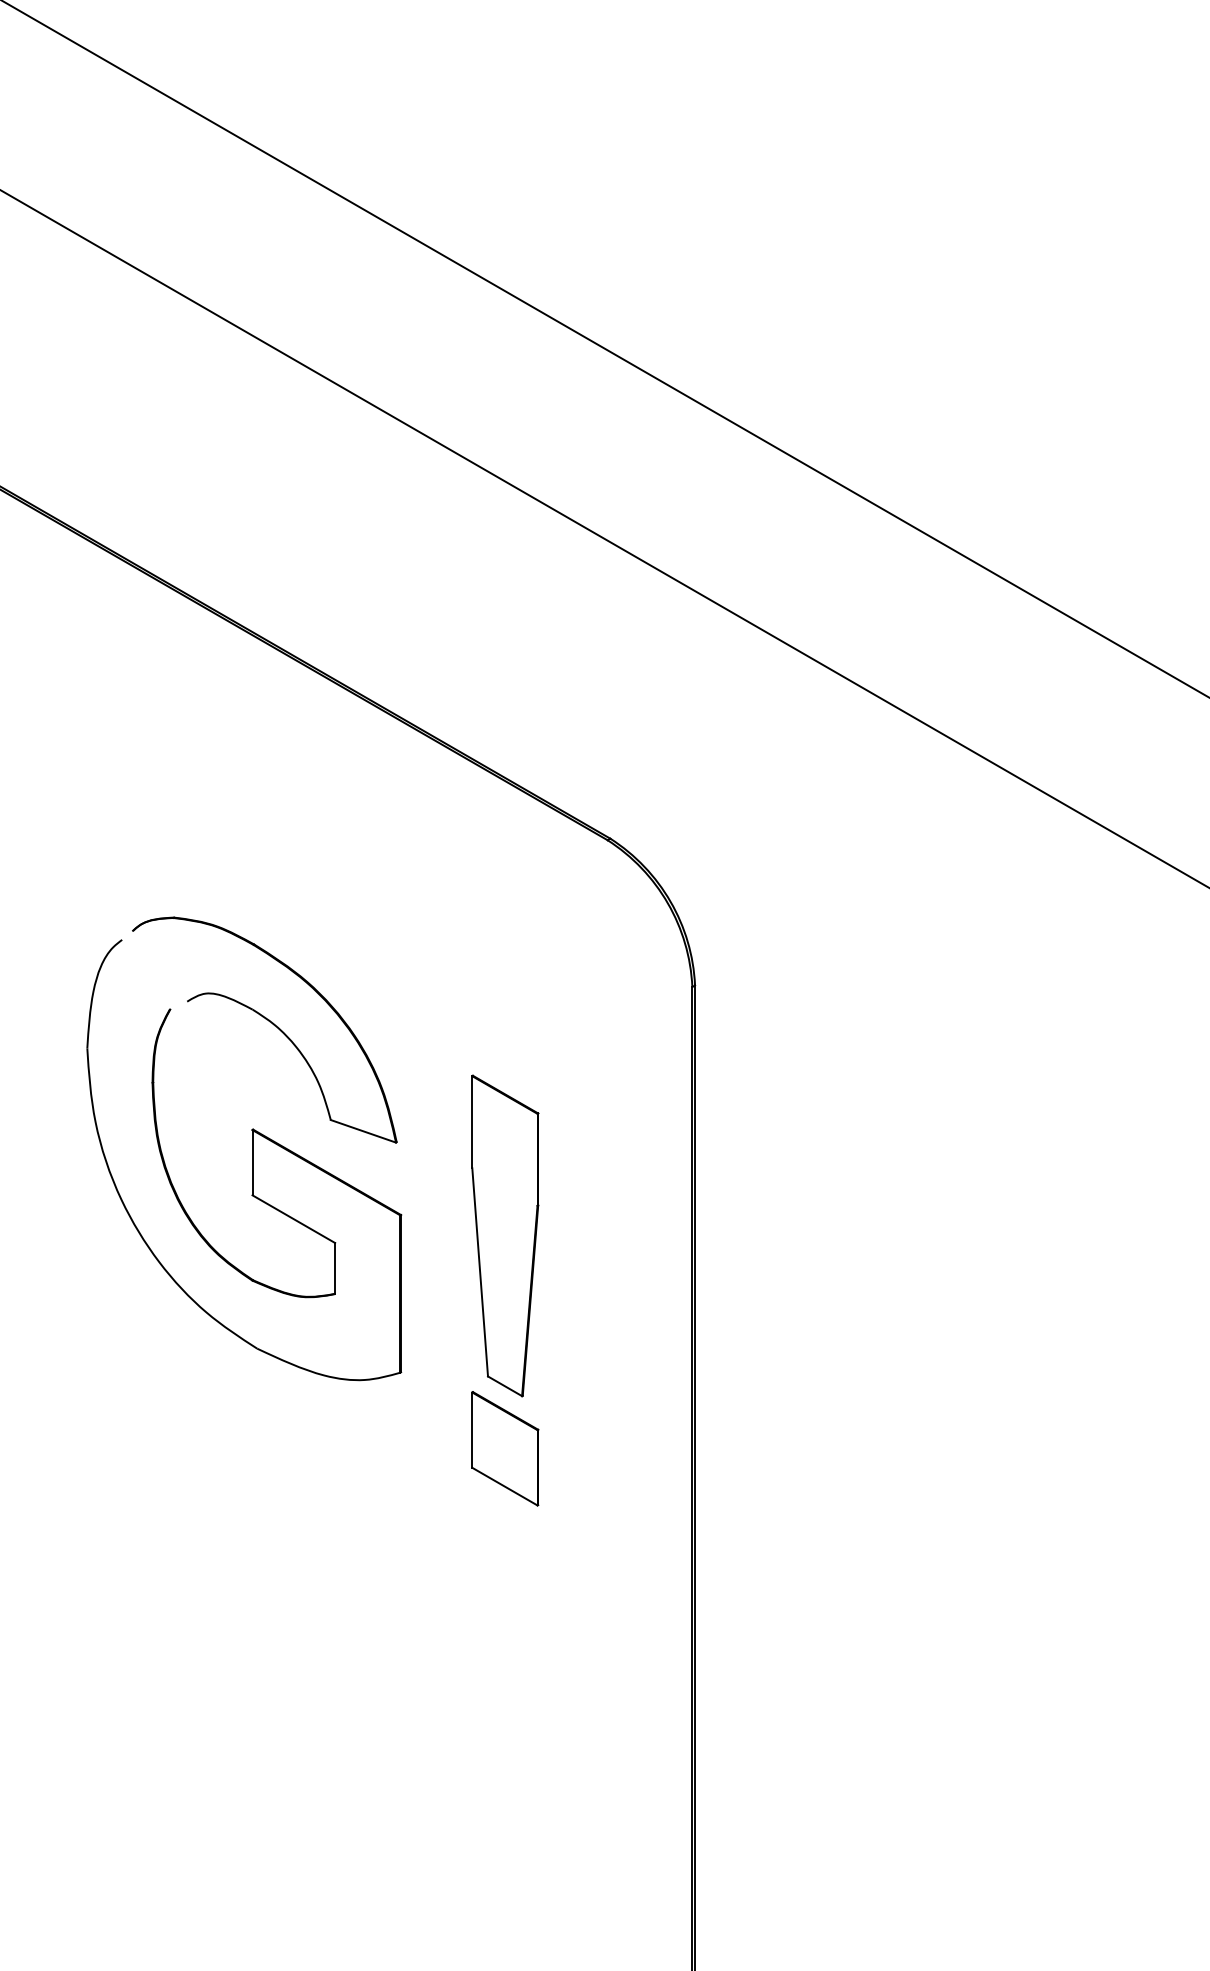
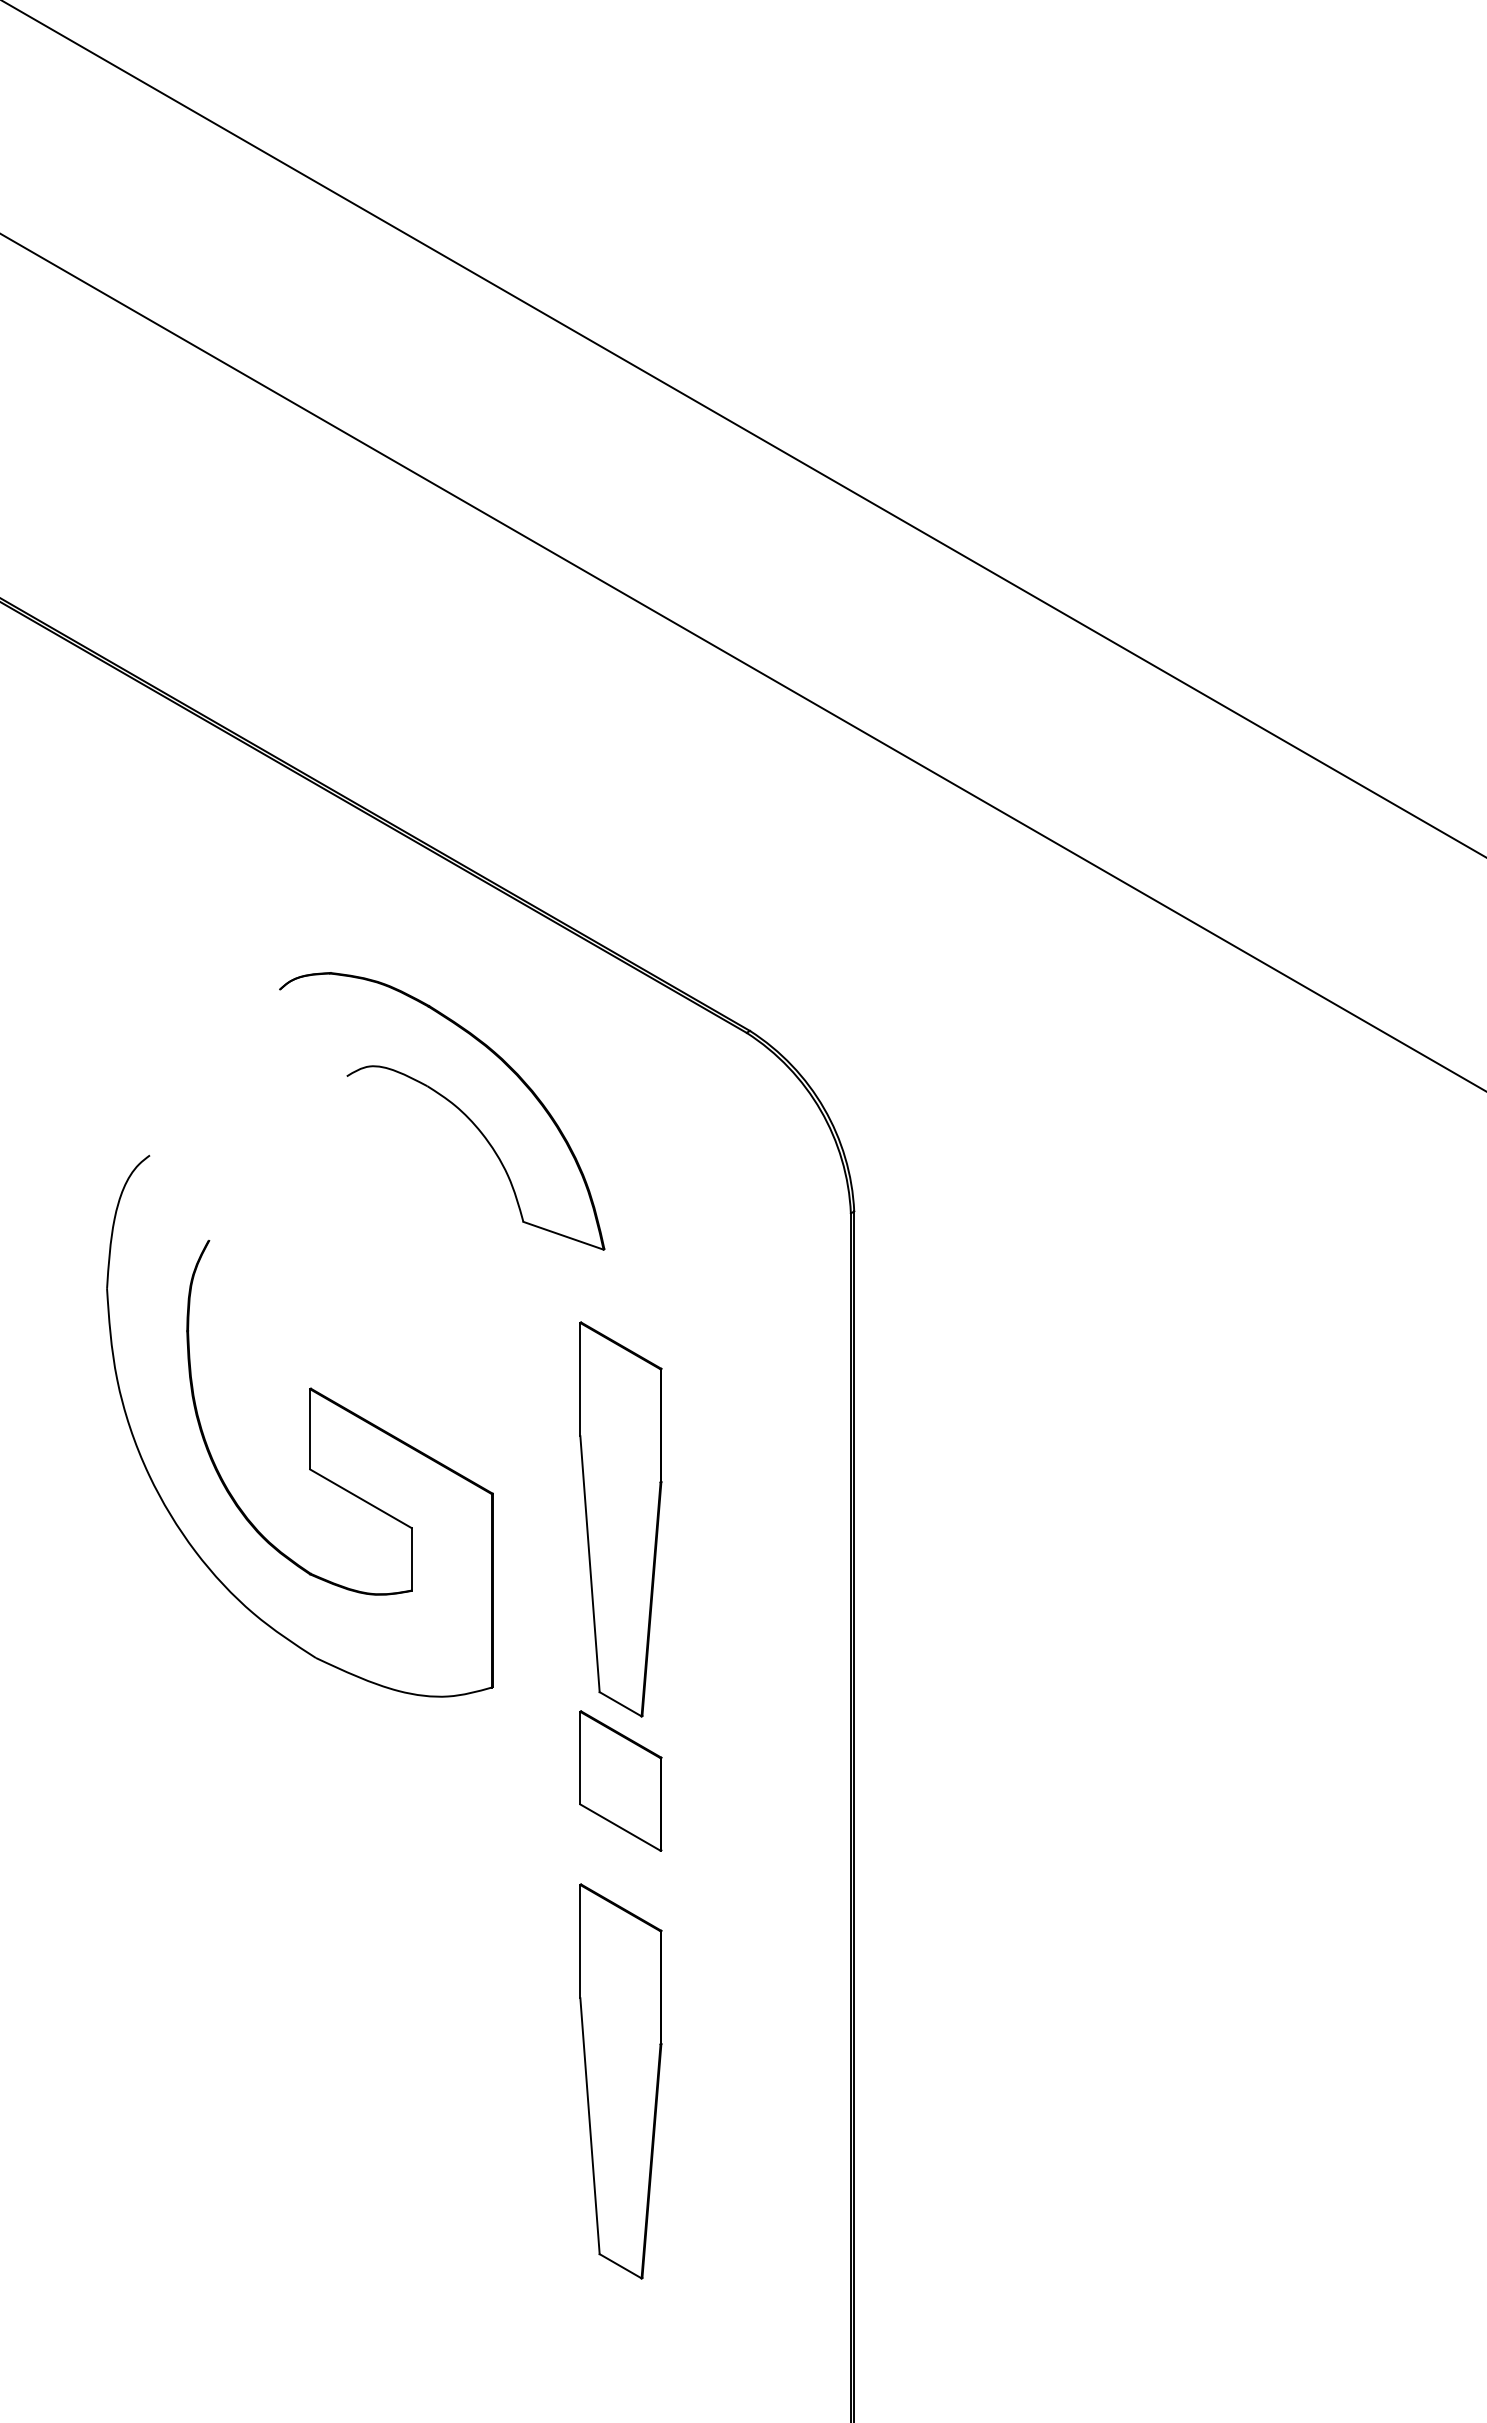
part: (271, 1023) -> (450, 1103), moved
part: (504, 1693) -> (620, 2081), added

